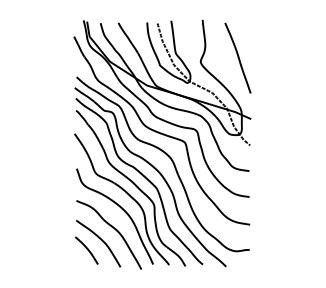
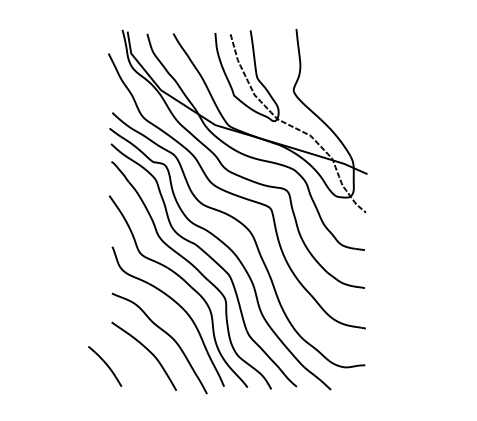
part: (237, 57) -> (347, 84), removed
curve: (86, 249) -> (104, 364), moved

